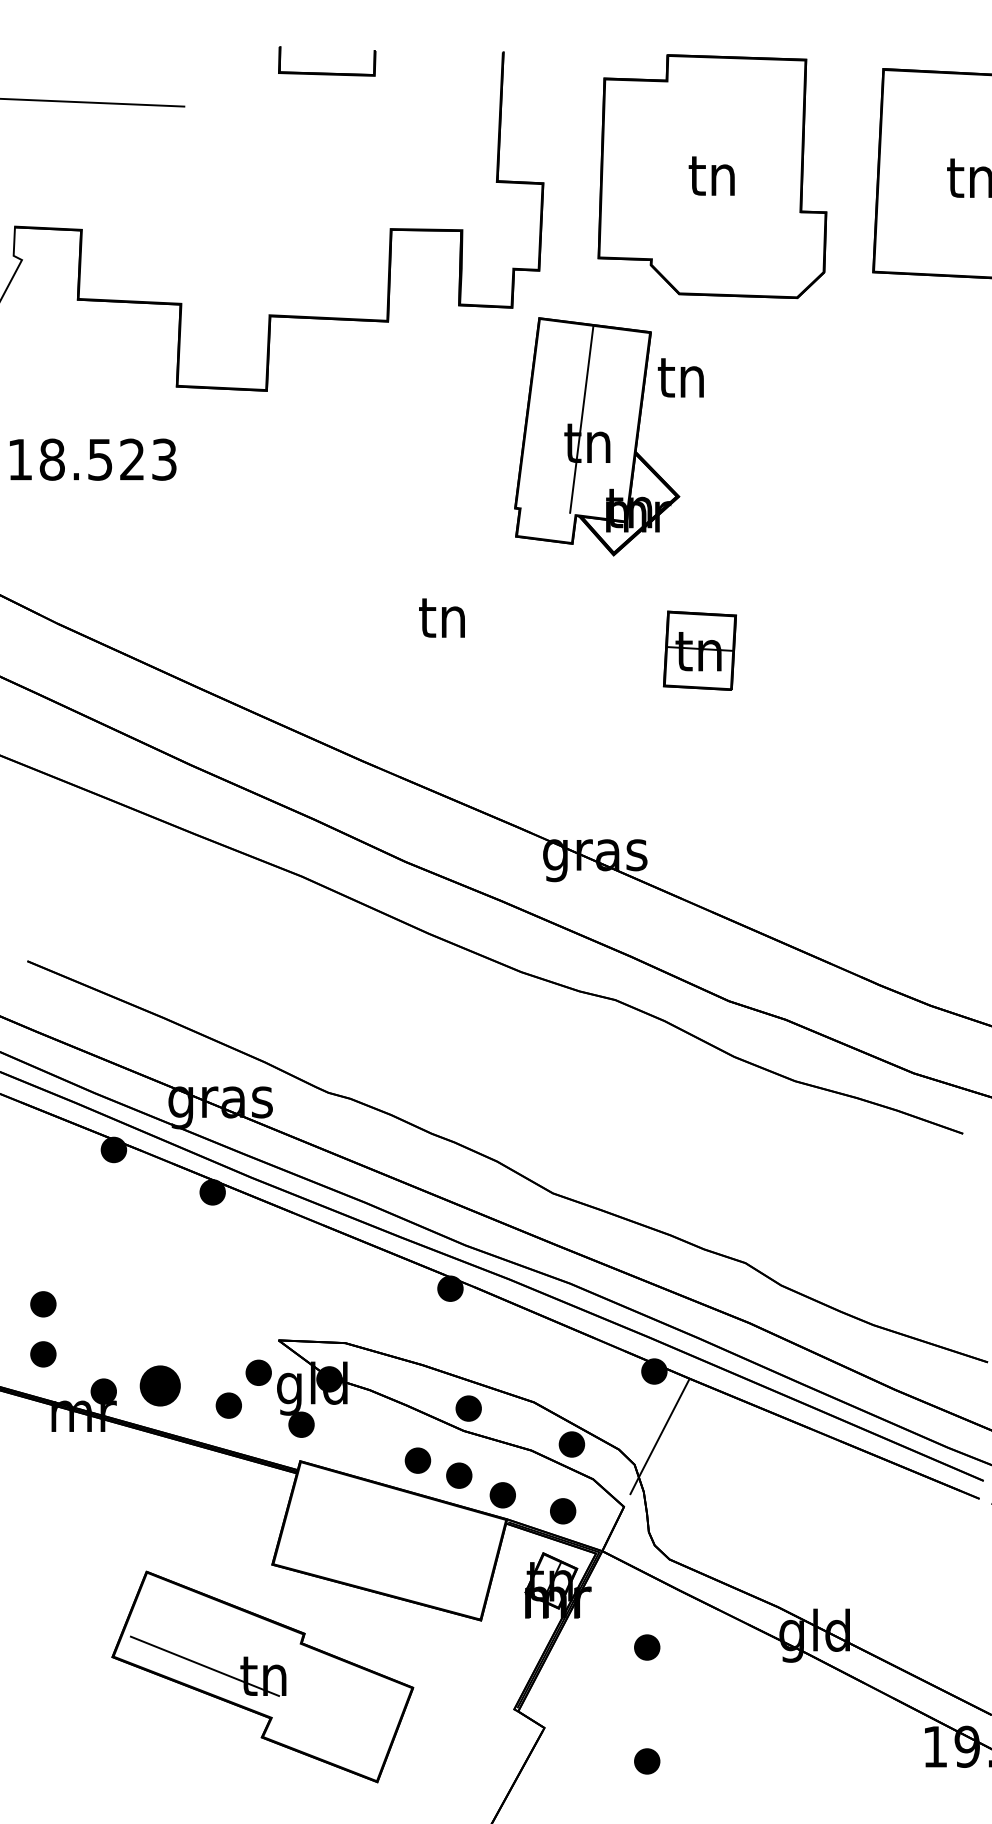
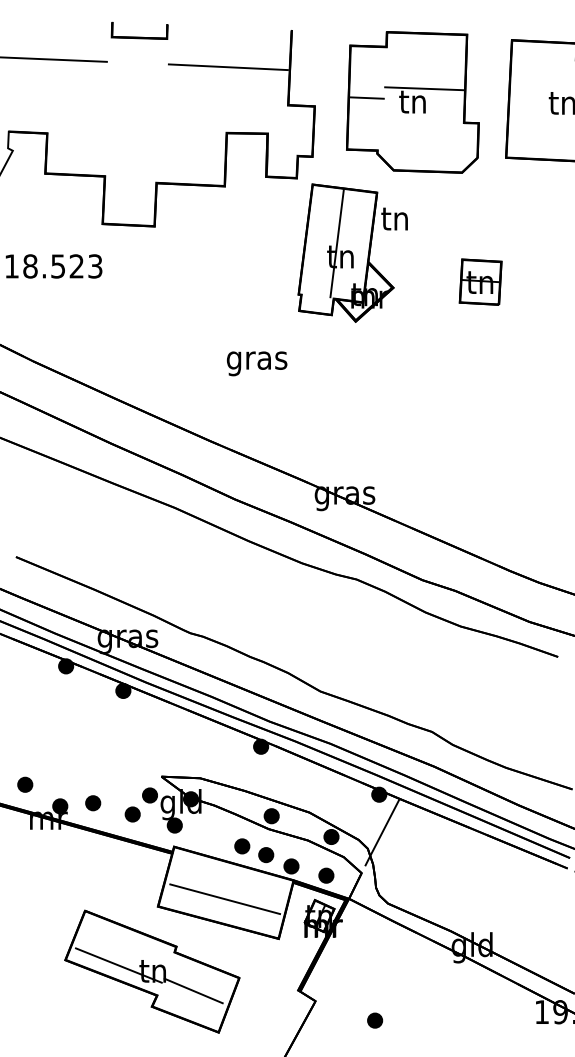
part: (326, 61) -> (139, 30), moved
line: (392, 116) -> (227, 67), added
line: (732, 152) -> (424, 88), added
line: (632, 168) -> (366, 97), added
text: (442, 623) -> (256, 361), tn -> gras
part: (699, 649) -> (480, 281), moved
part: (43, 1303) -> (25, 755), removed
part: (161, 1386) -> (93, 803), size x0.62
line: (388, 1552) -> (225, 899), added
part: (647, 1647) -> (375, 954), removed
line: (333, 1709) -> (193, 990), added

